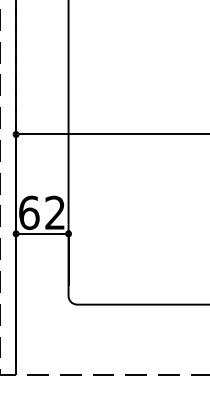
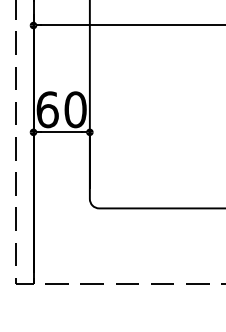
text: (55, 212) -> (75, 109), 62 -> 60

